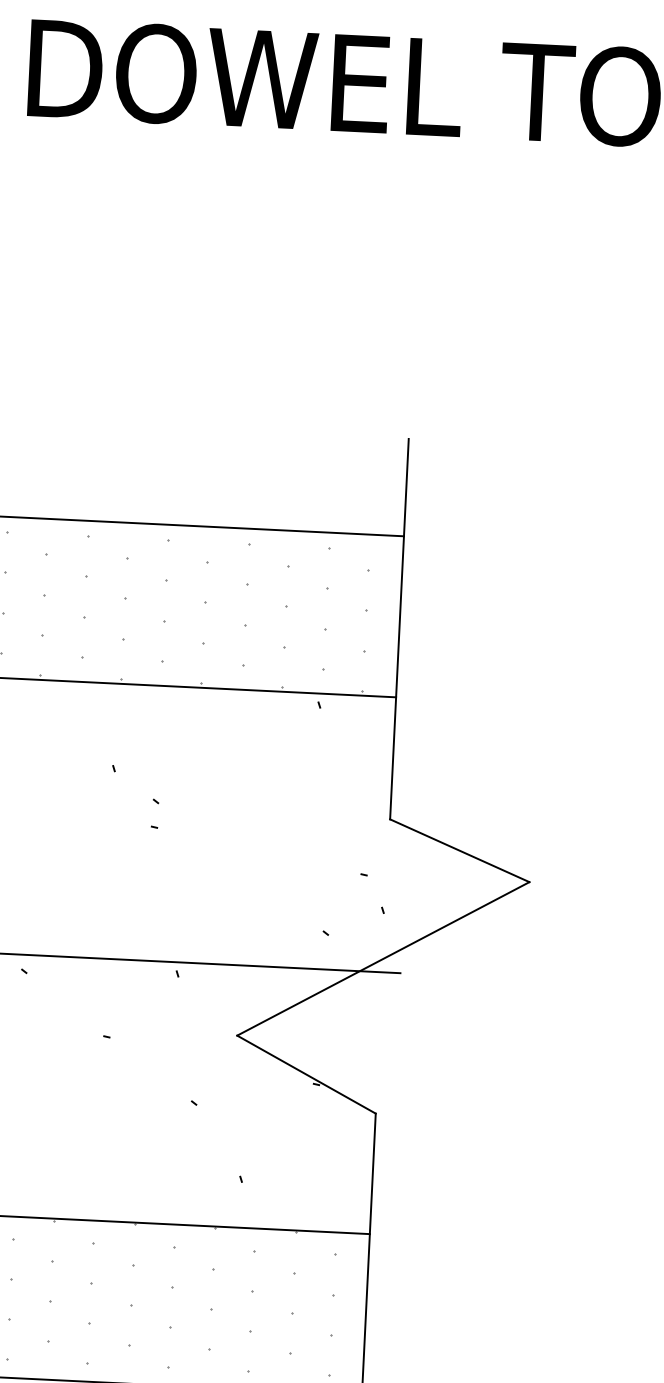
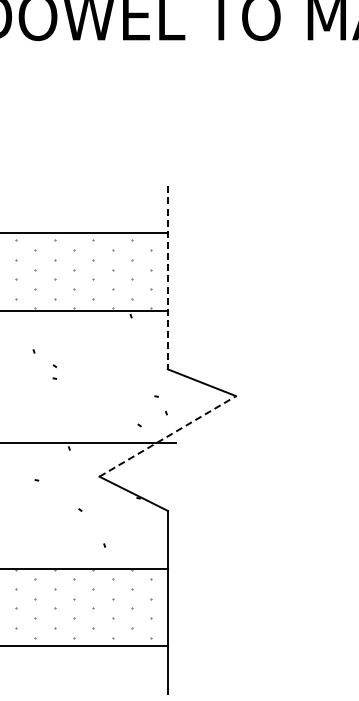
line: (398, 630) -> (167, 278), solid -> dashed
line: (384, 959) -> (168, 436), solid -> dashed

